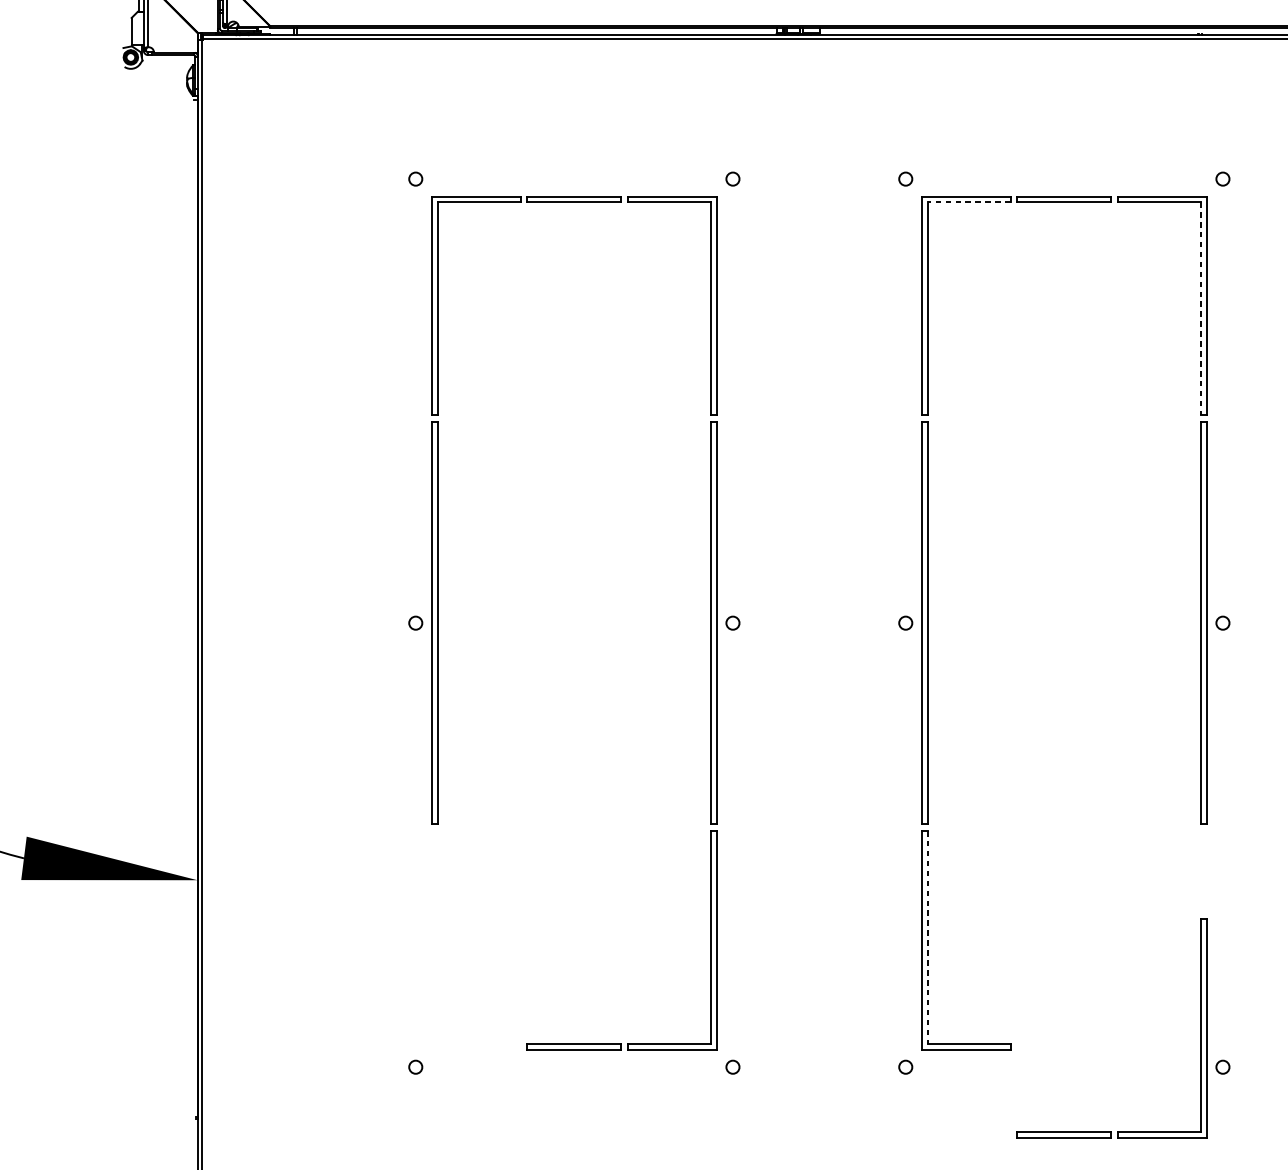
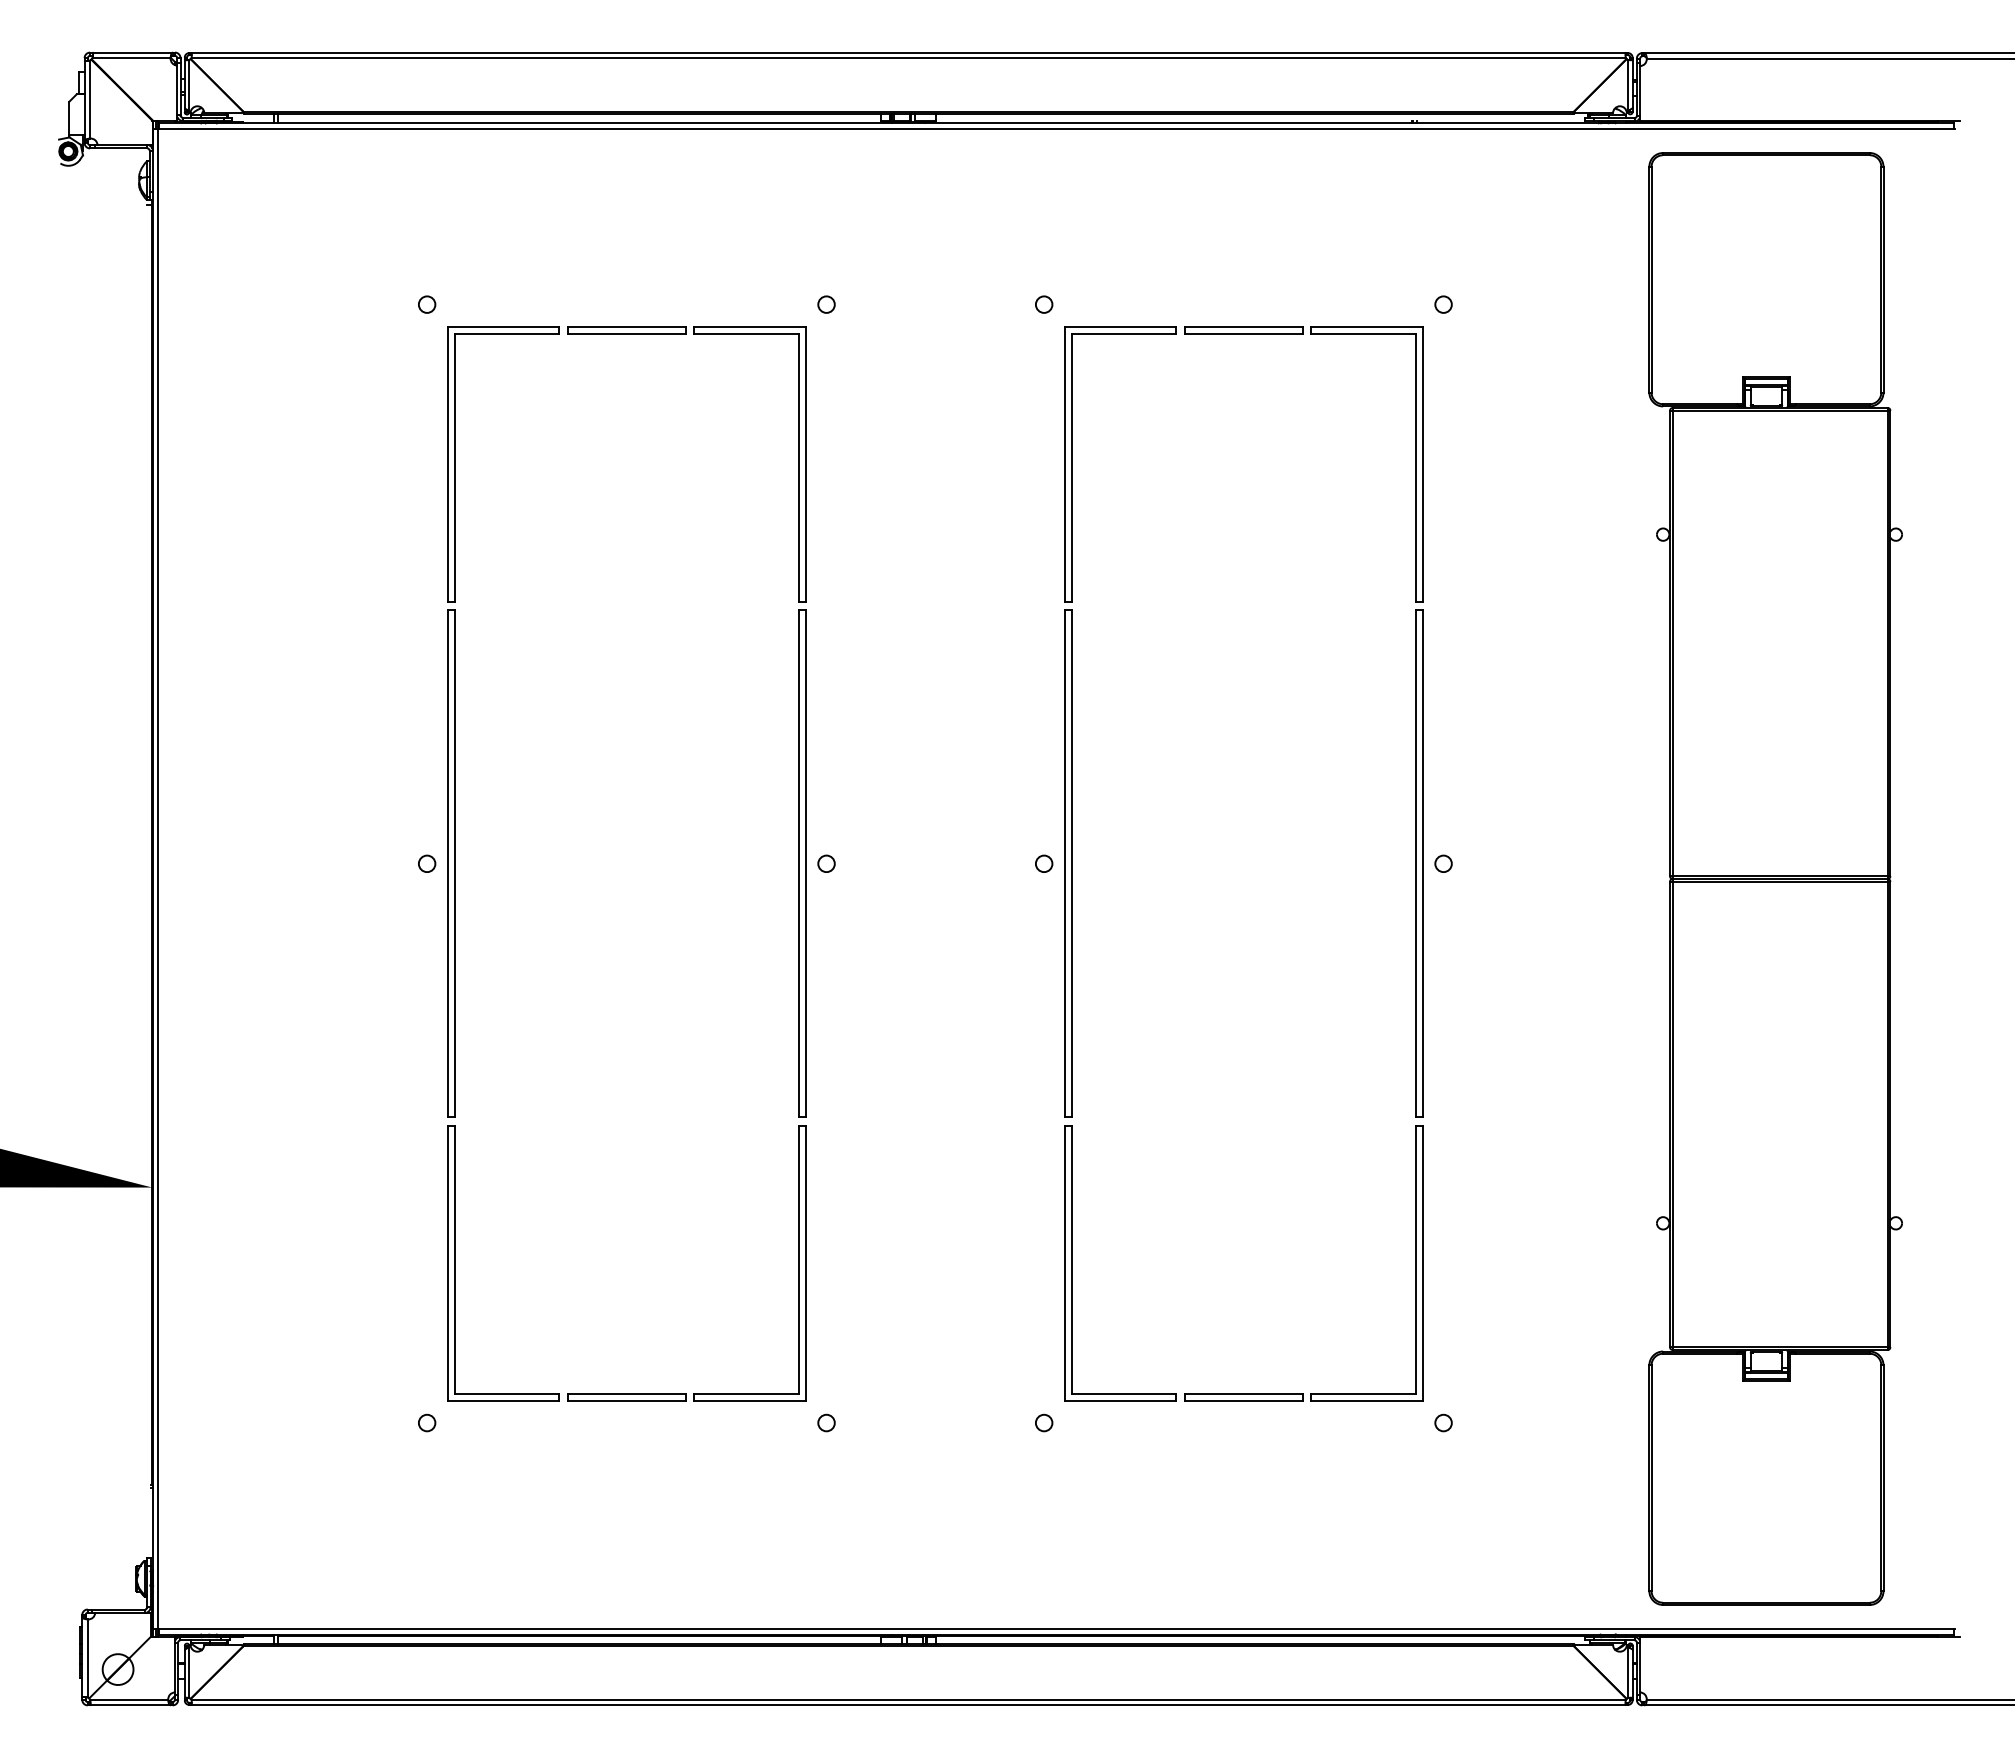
line: (968, 202) -> (1123, 333), dashed -> solid
line: (1201, 309) -> (1416, 468), dashed -> solid
line: (927, 938) -> (1071, 1260), dashed -> solid
part: (438, 940) -> (455, 1263), added
part: (1200, 1028) -> (1415, 1263), moved

